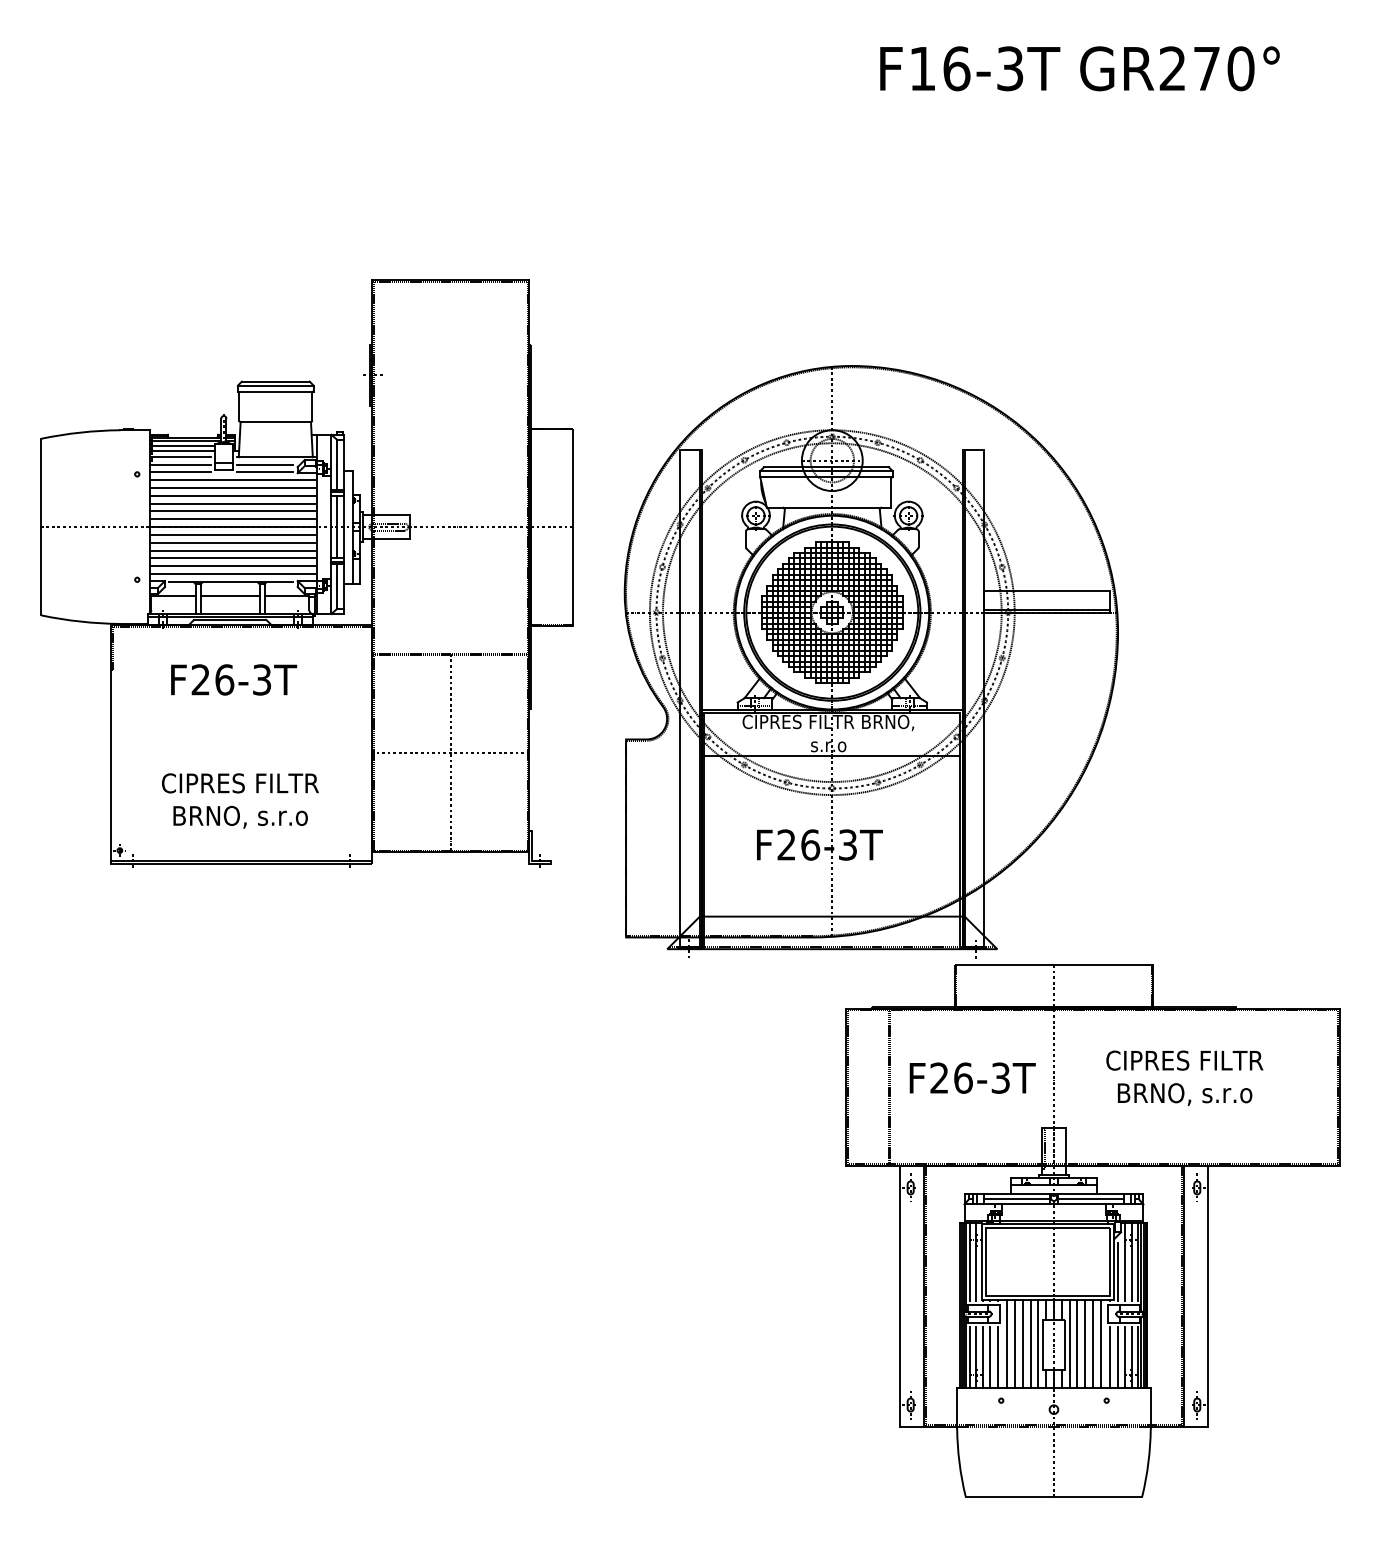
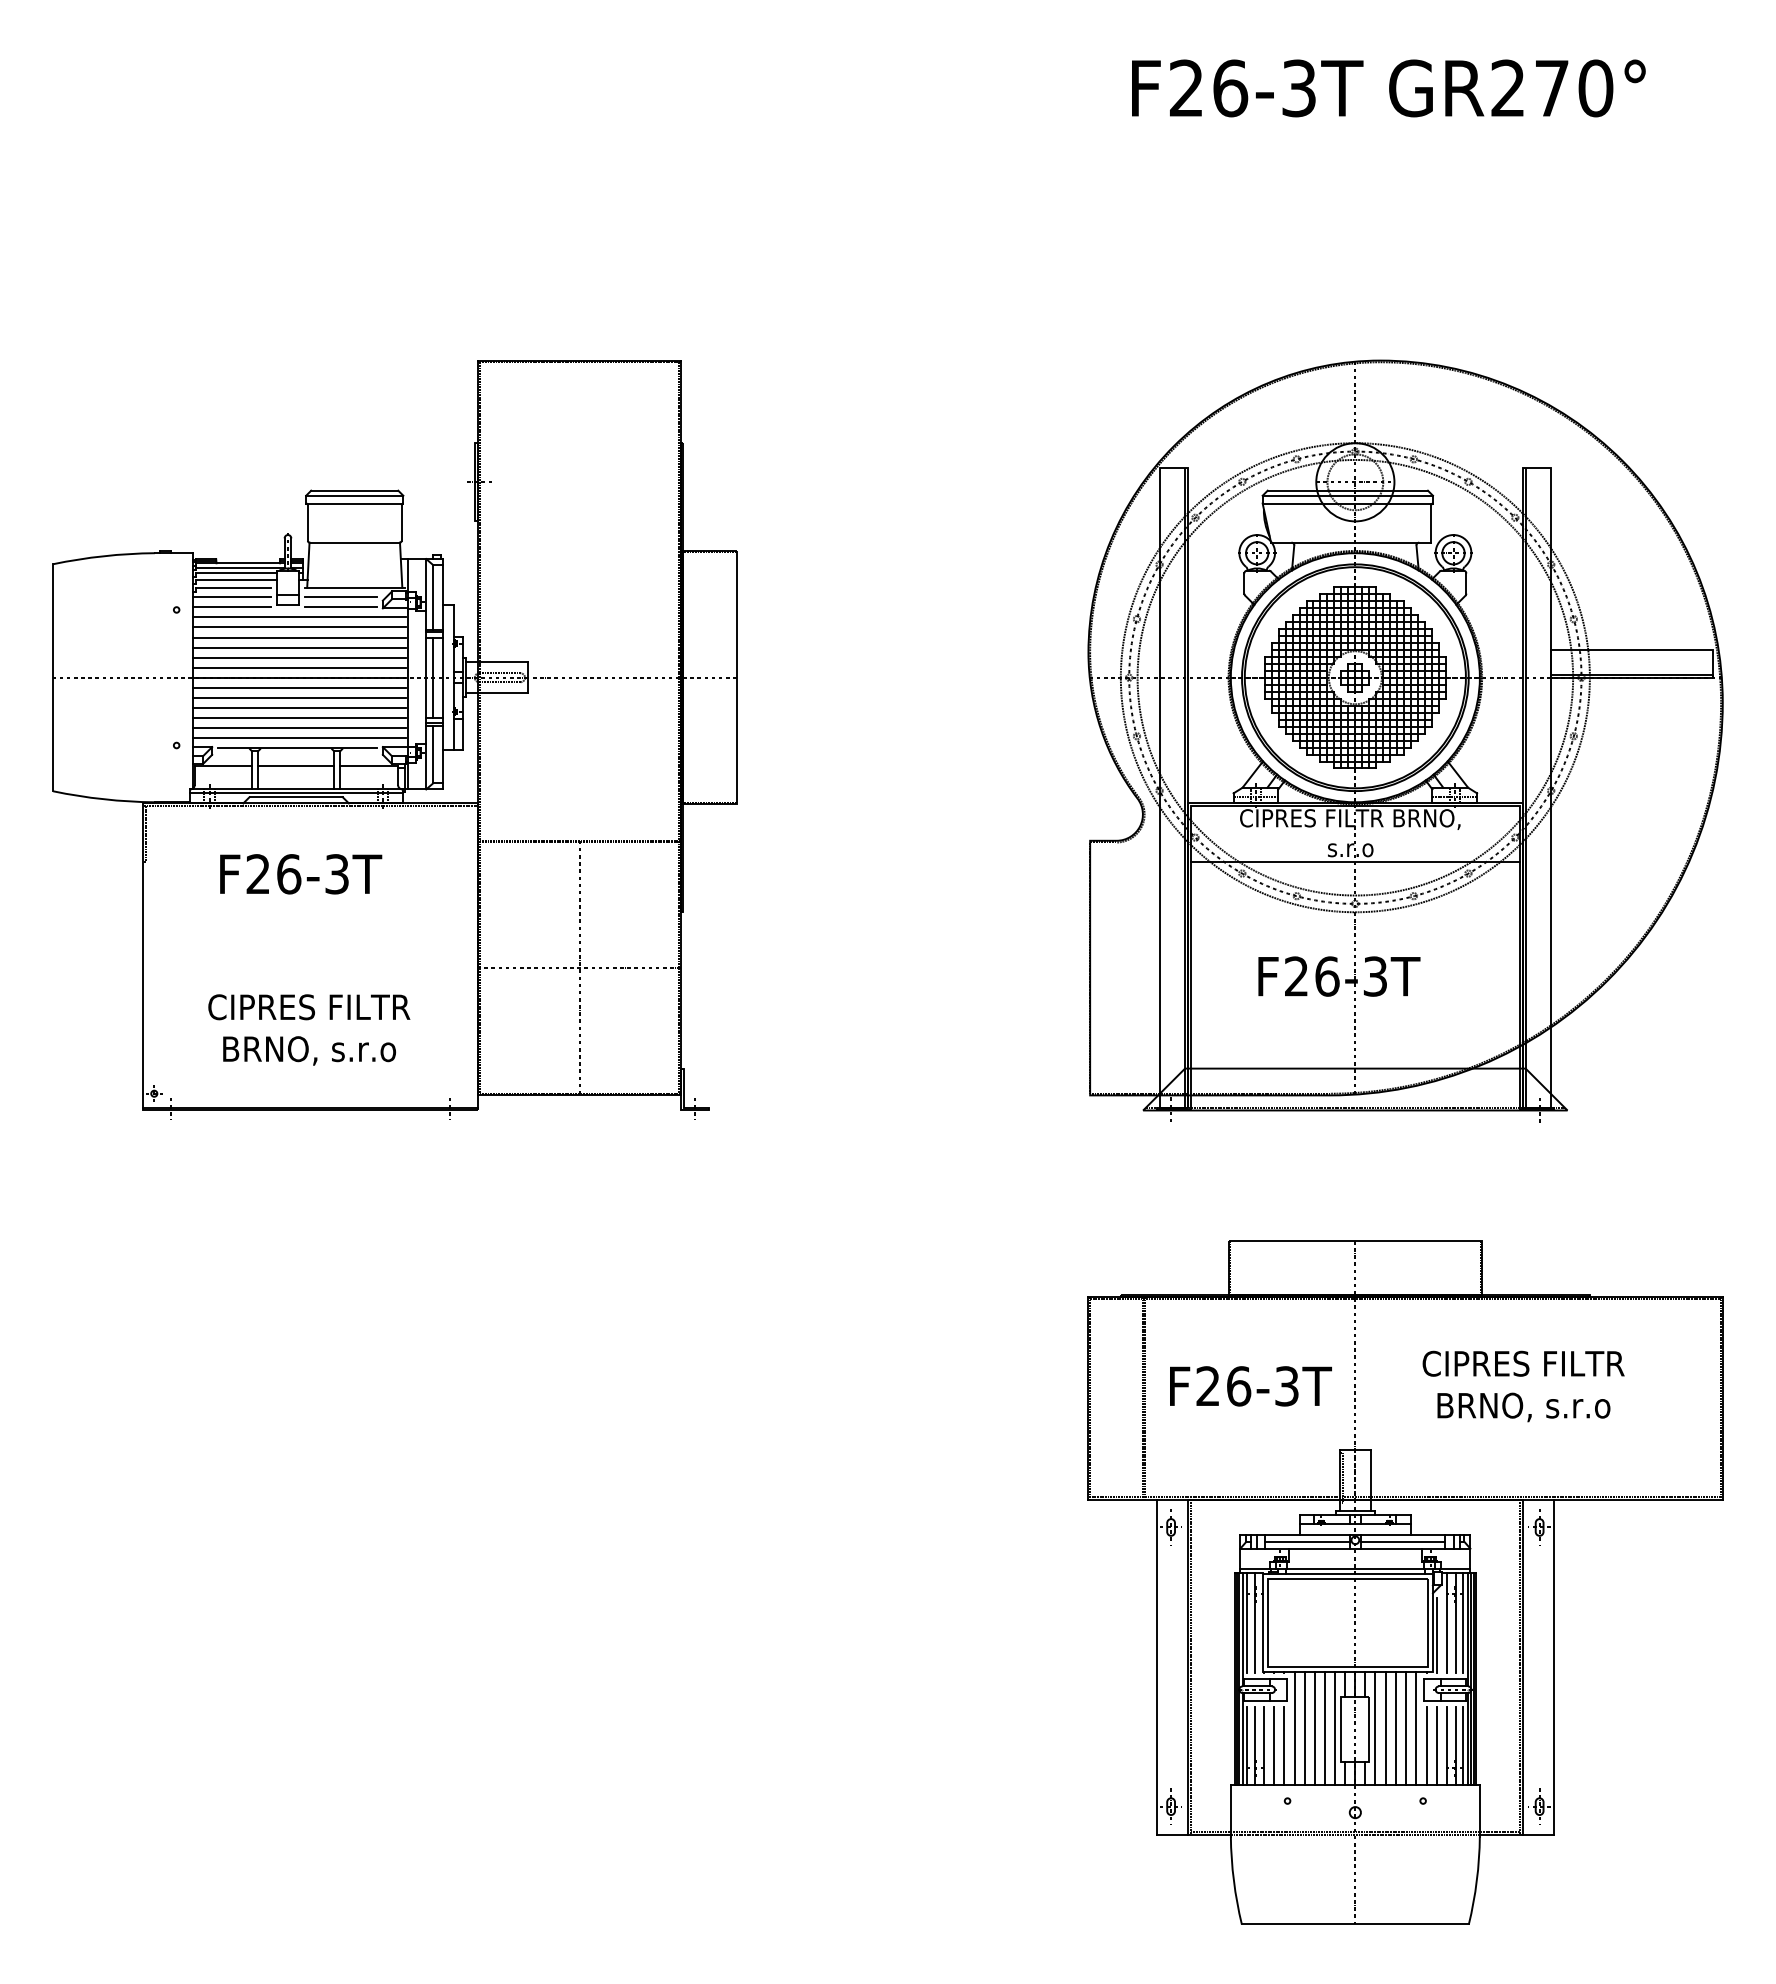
text: (922, 68) -> (1186, 87), F16-3T -> F26-3T
part: (871, 661) -> (1405, 740), moved

